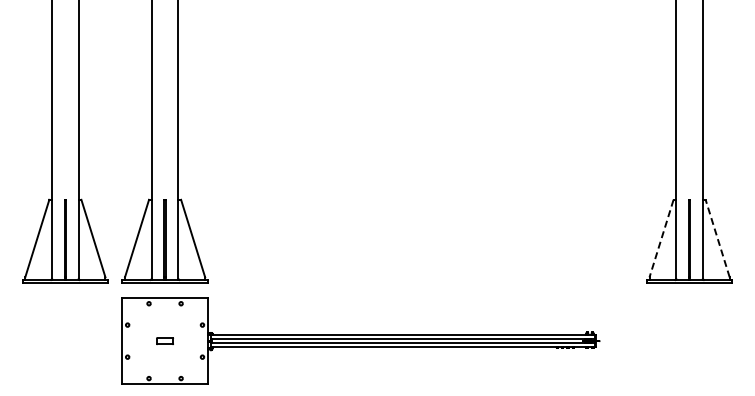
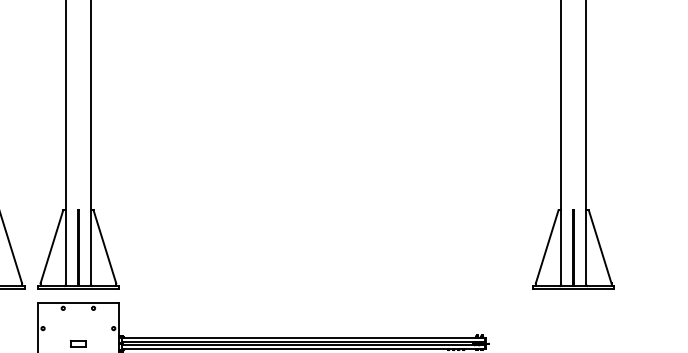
line: (661, 238) -> (547, 246), dashed -> solid
line: (717, 238) -> (600, 246), dashed -> solid

